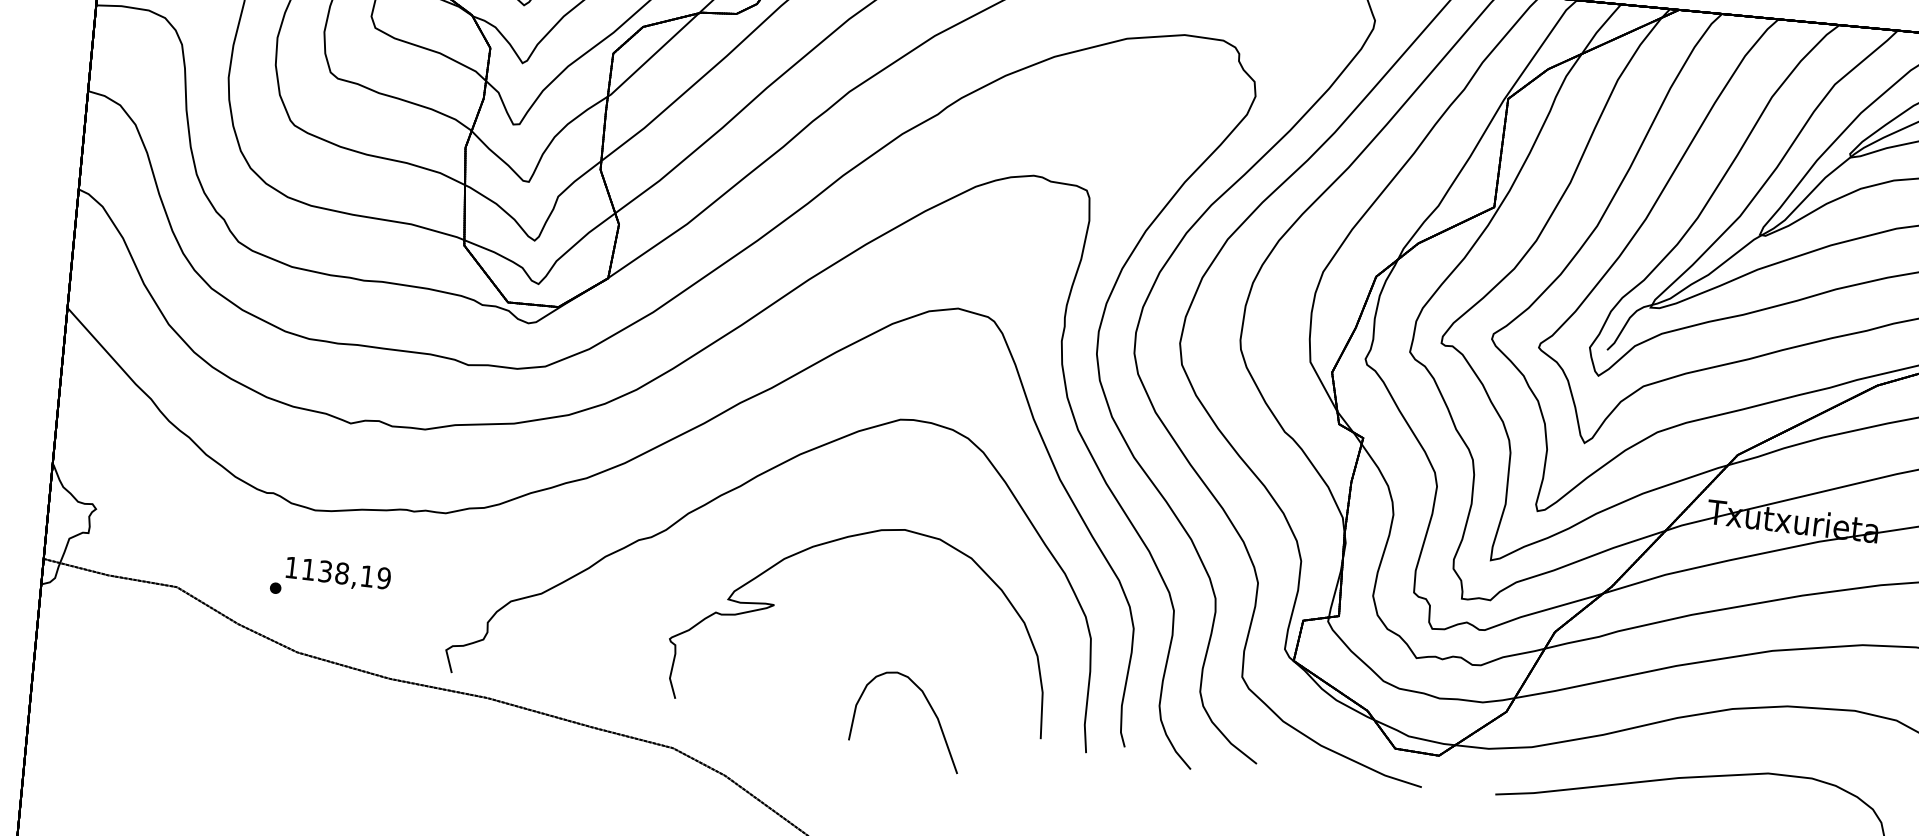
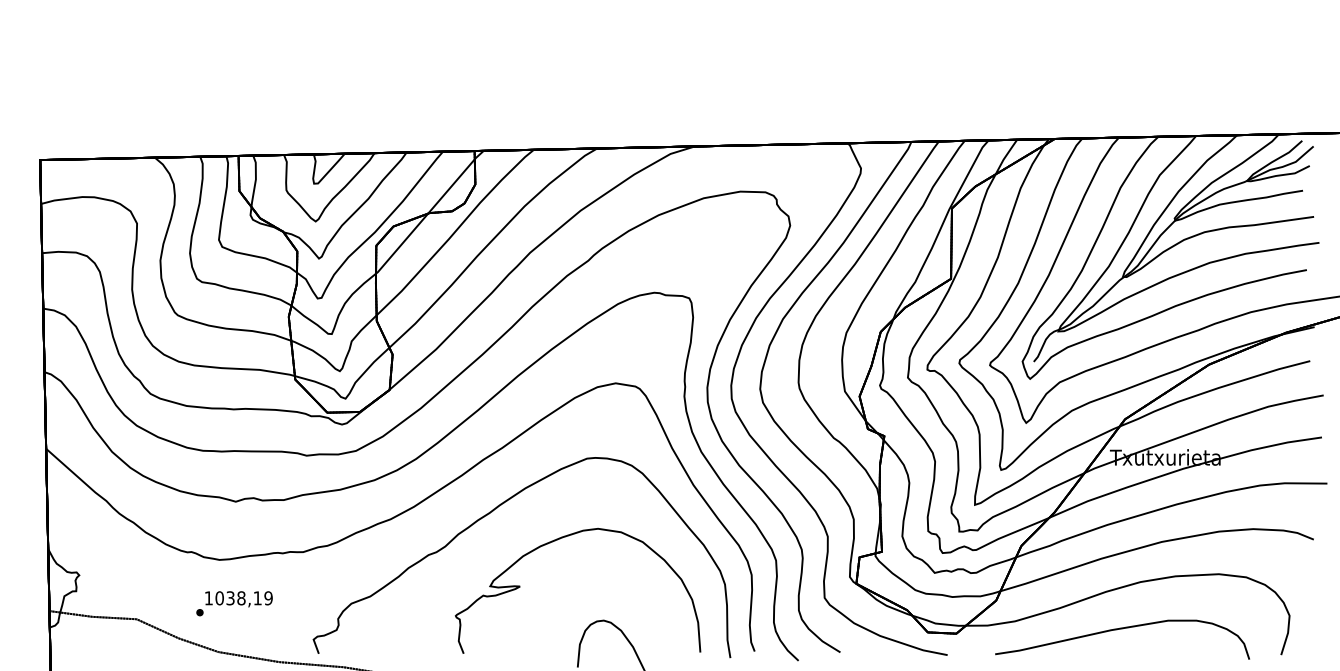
text: (308, 569) -> (219, 598), 1138,19 -> 1038,19

